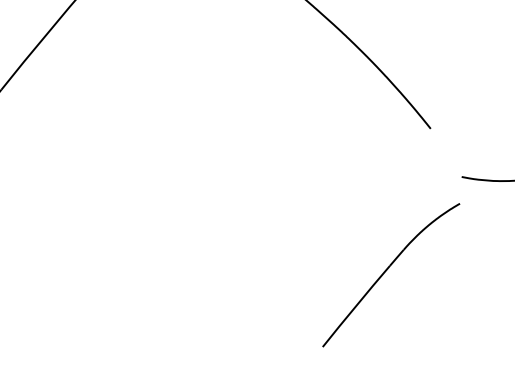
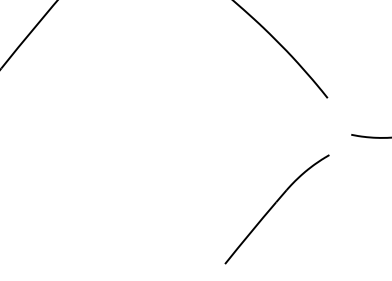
part: (387, 270) -> (274, 205), moved

